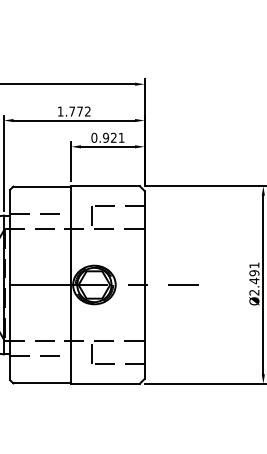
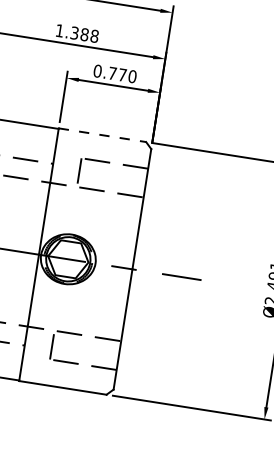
text: (79, 111) -> (83, 34), 1.772 -> 1.388
text: (113, 137) -> (122, 74), 0.921 -> 0.770
line: (106, 186) -> (103, 135), solid -> dashed

